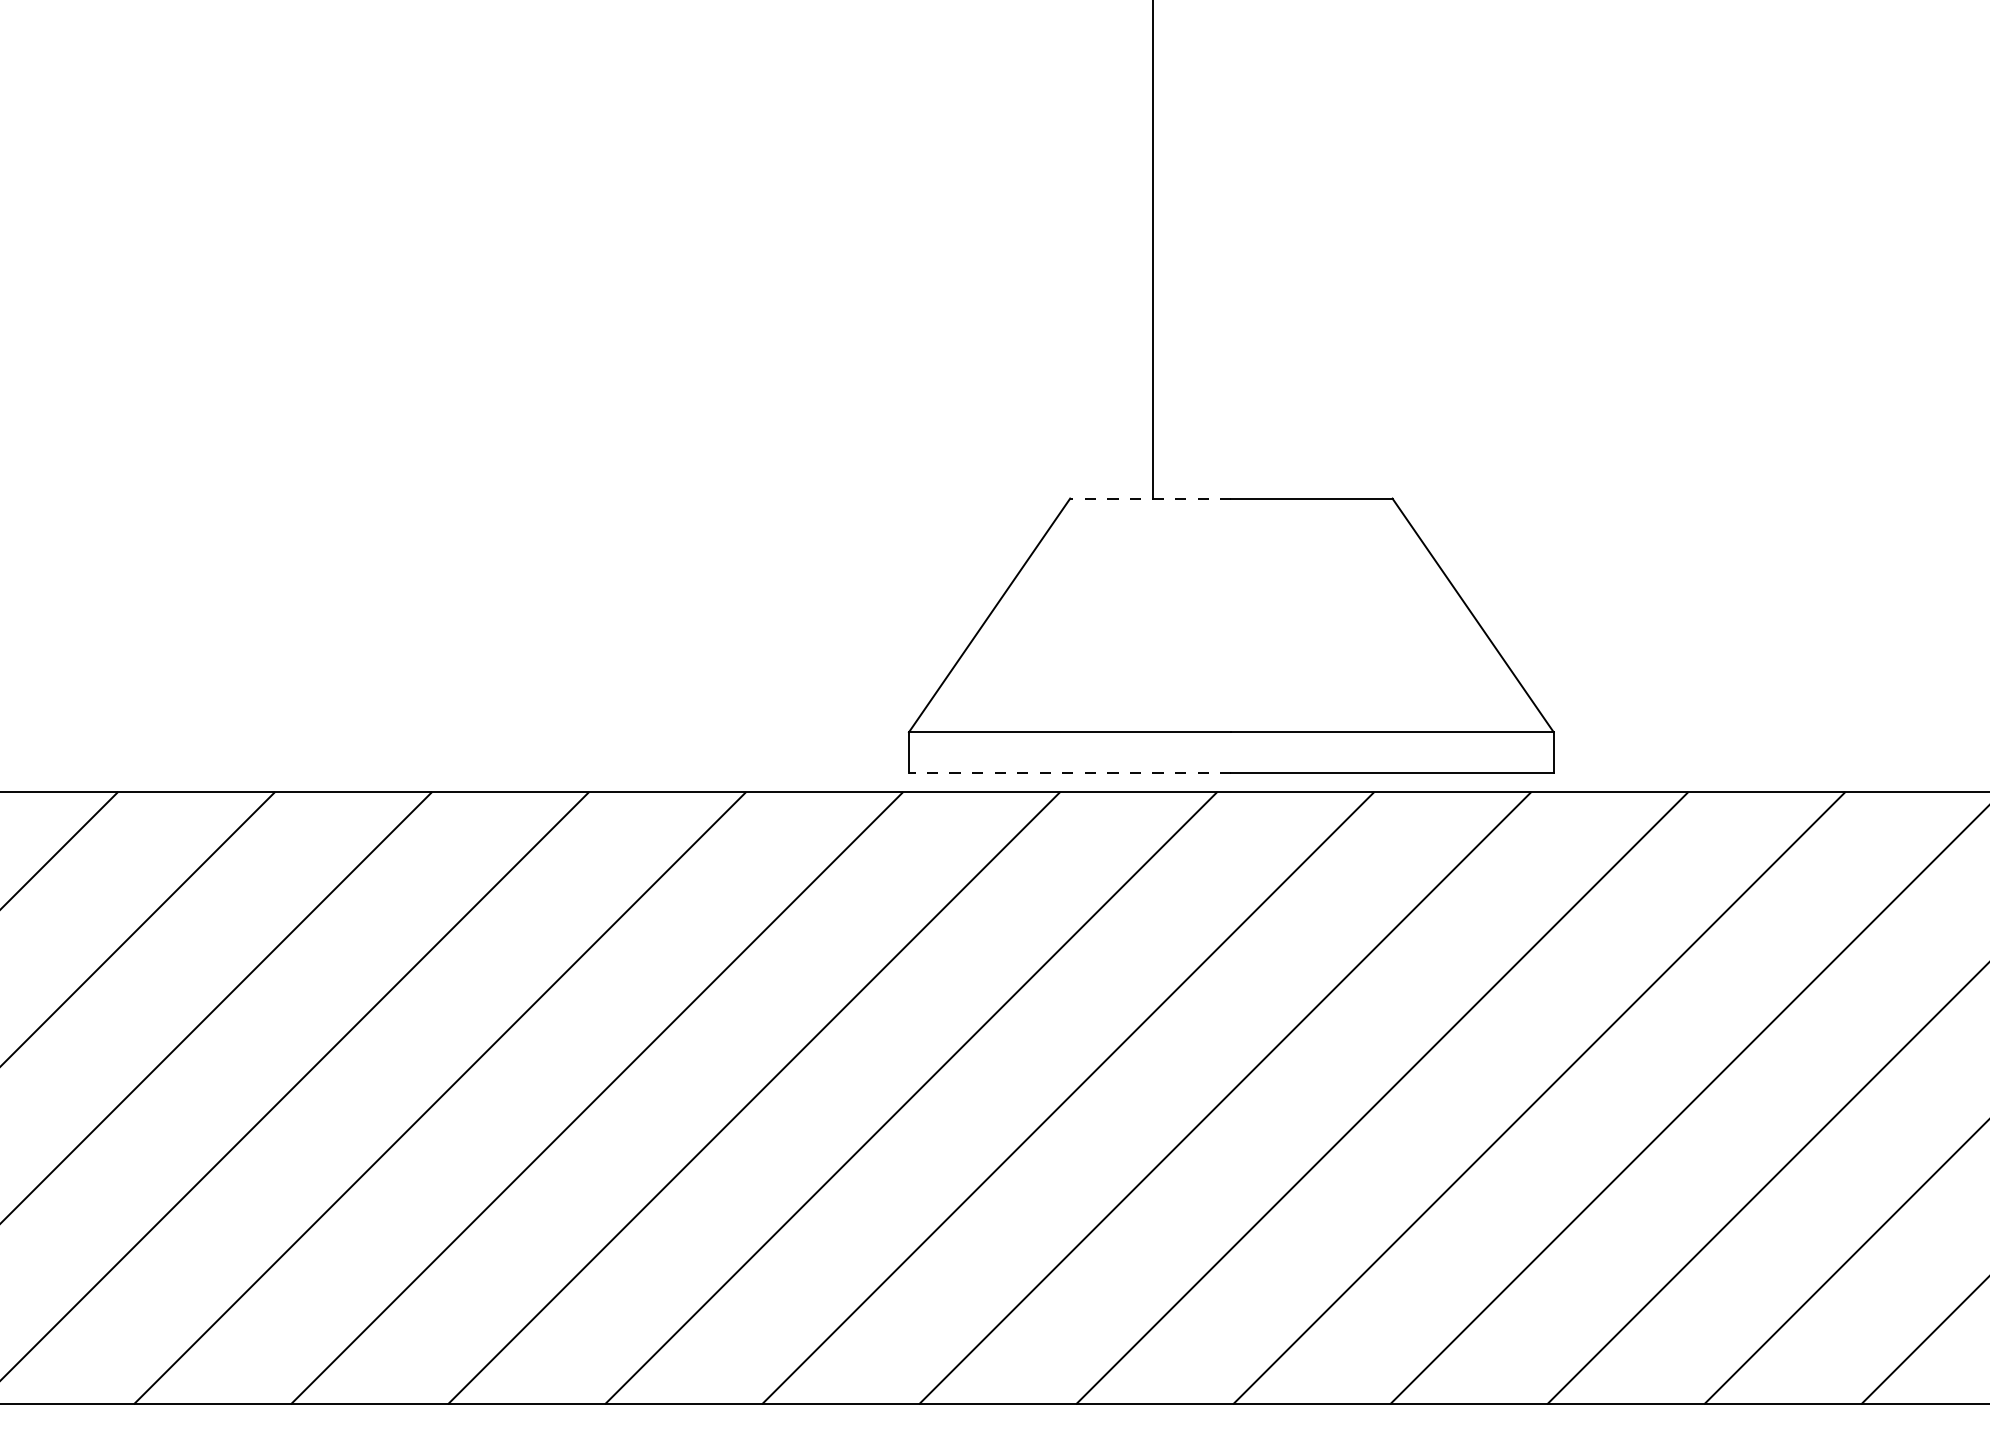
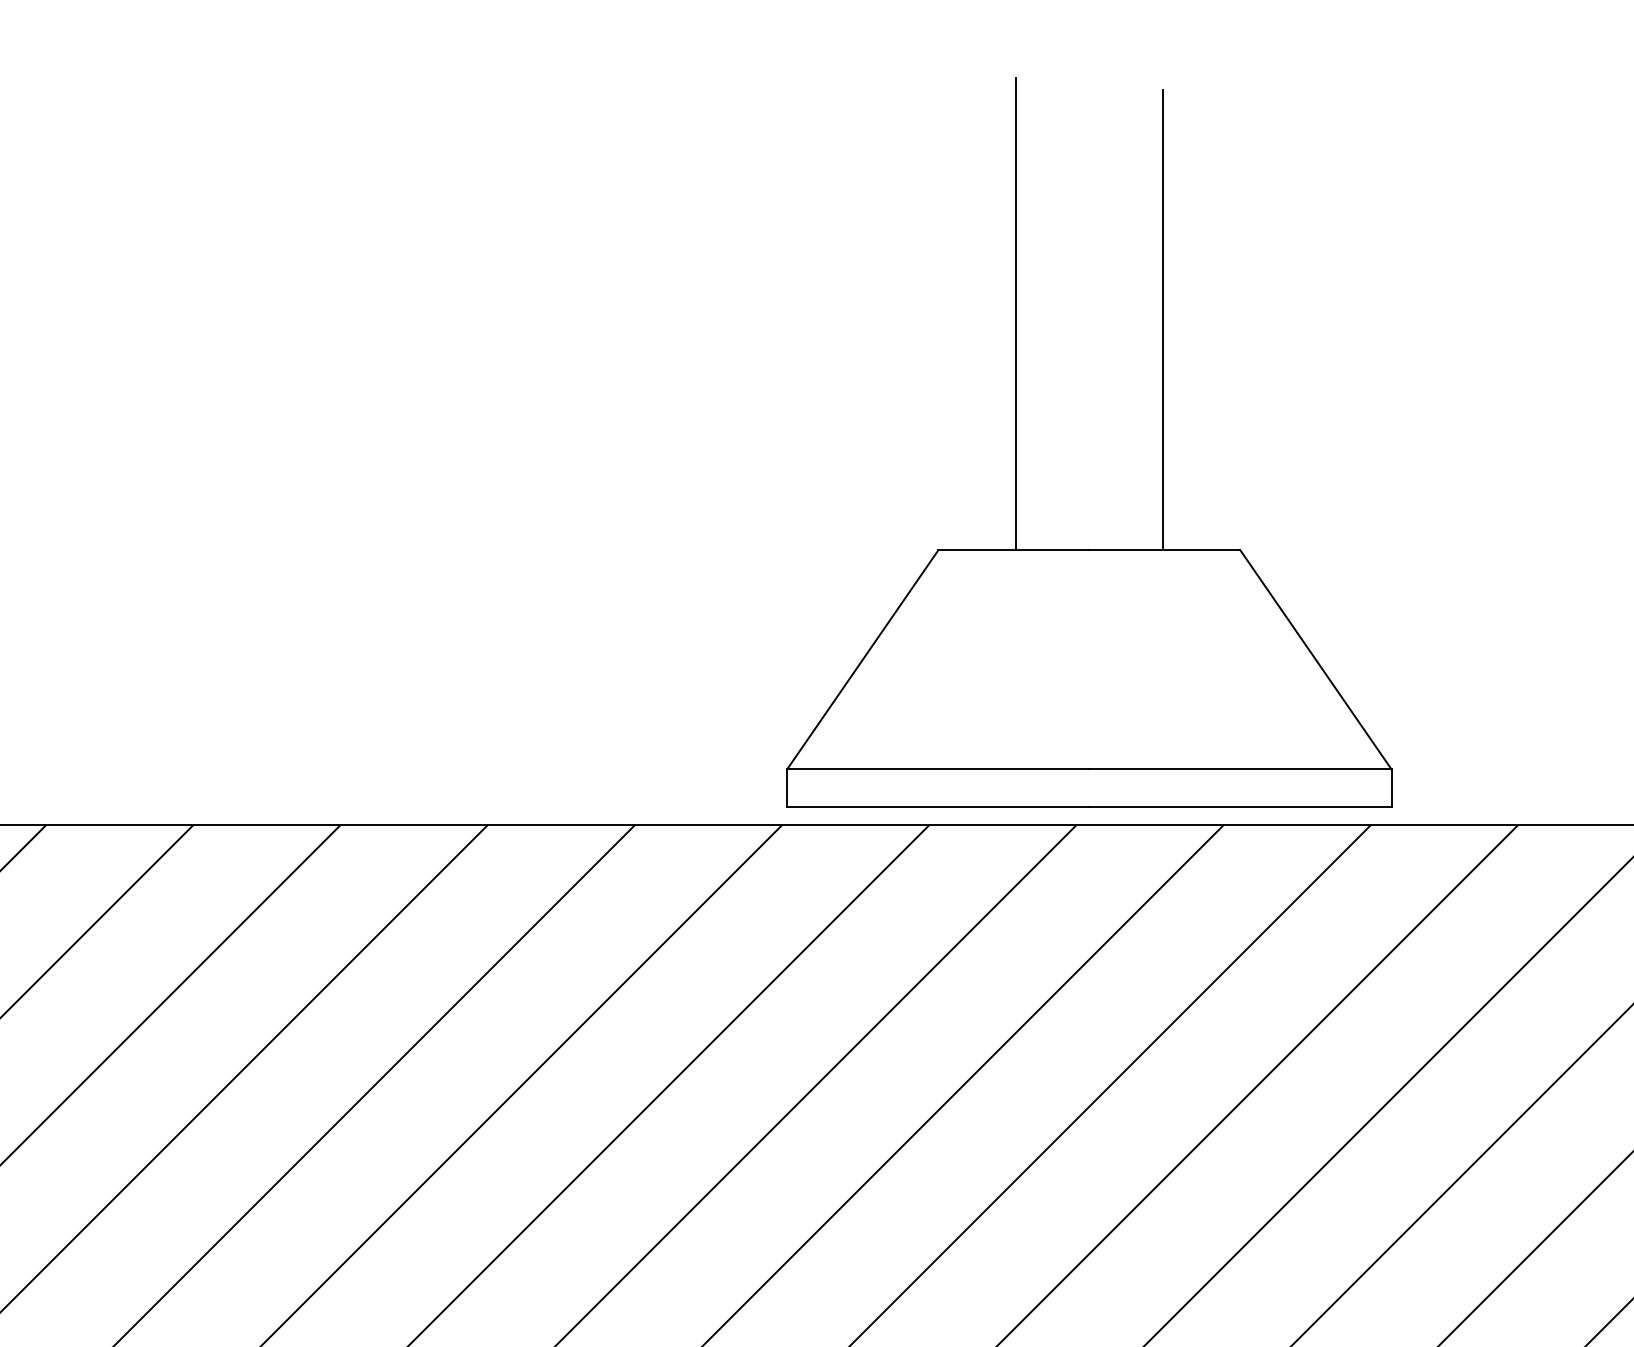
line: (1309, 252) -> (1162, 319), added
line: (1150, 498) -> (1013, 550), dashed -> solid
line: (1069, 772) -> (937, 807), dashed -> solid

